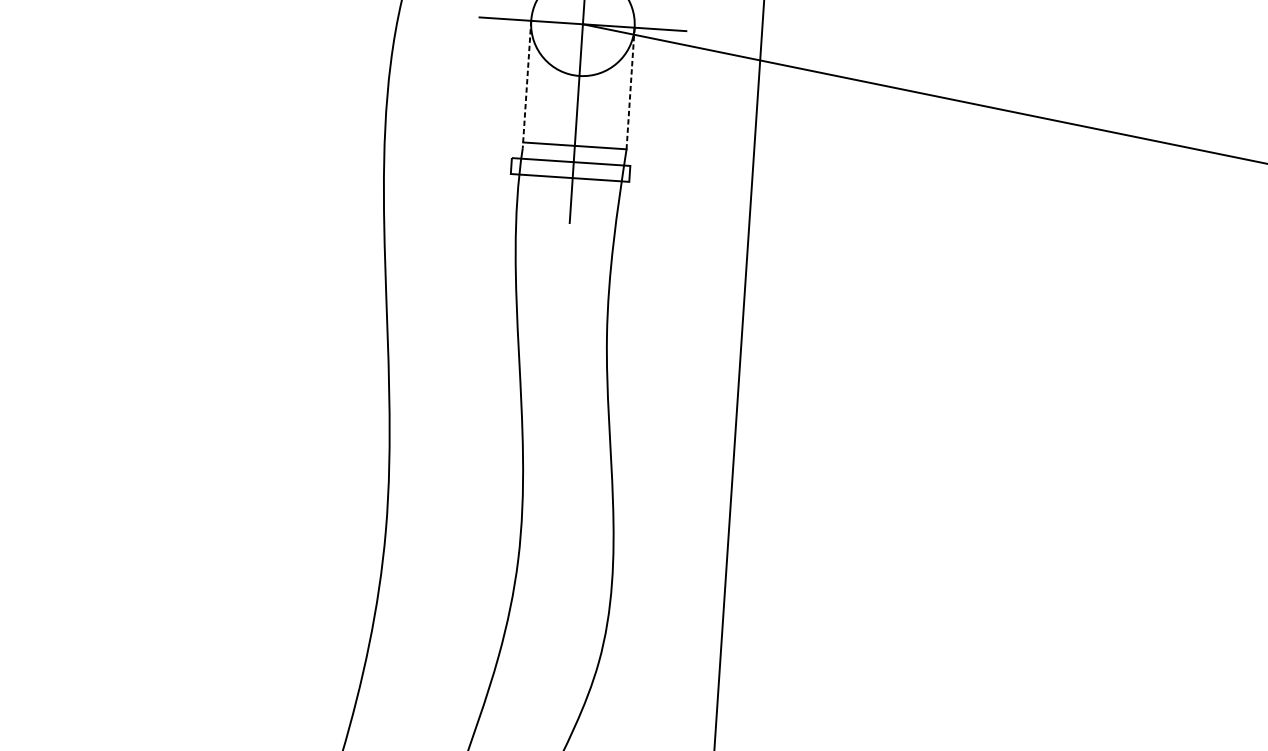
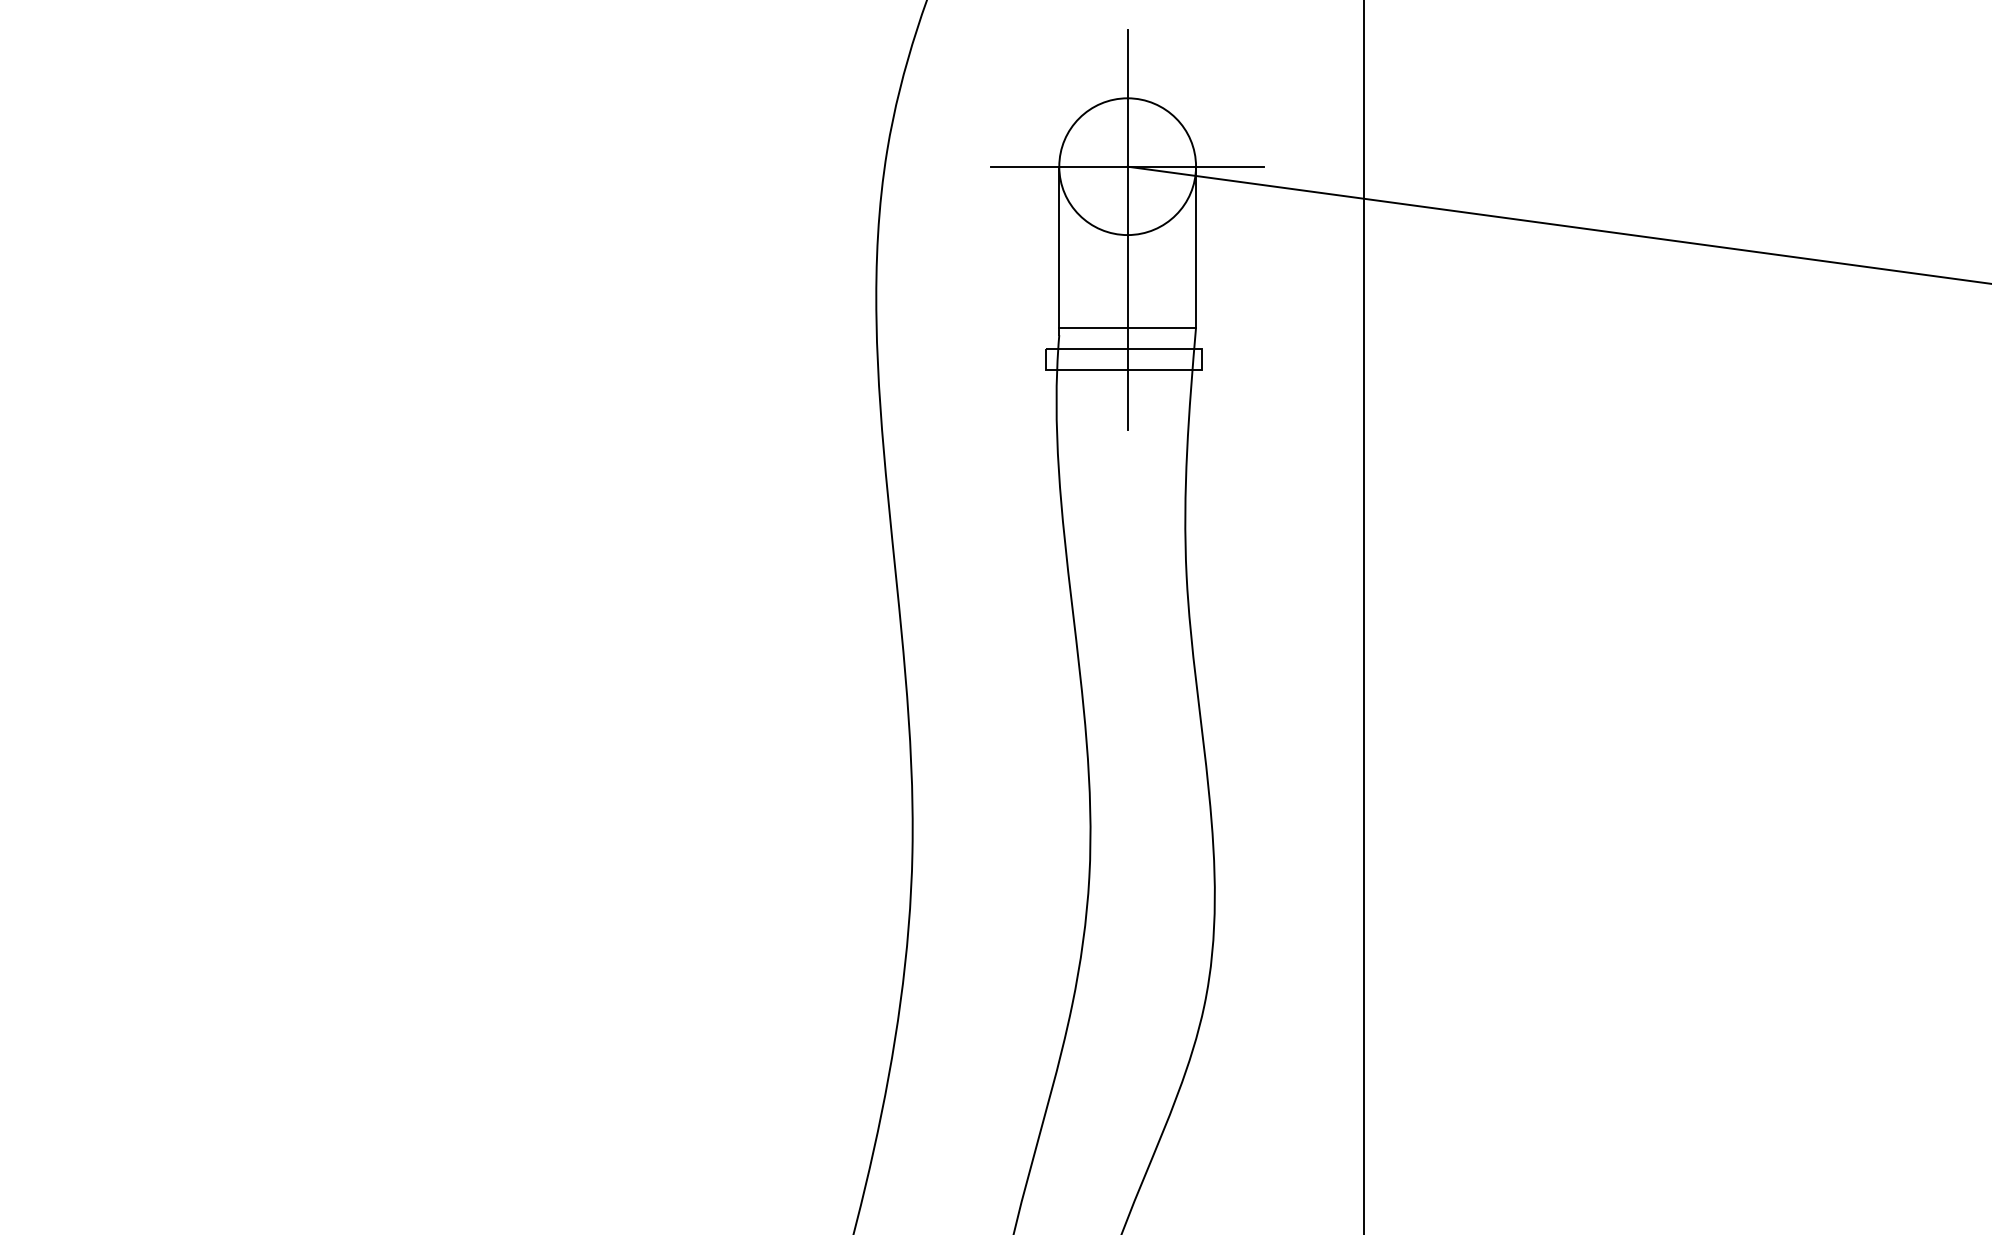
line: (527, 84) -> (1059, 251), dashed -> solid
line: (630, 88) -> (1196, 247), dashed -> solid

